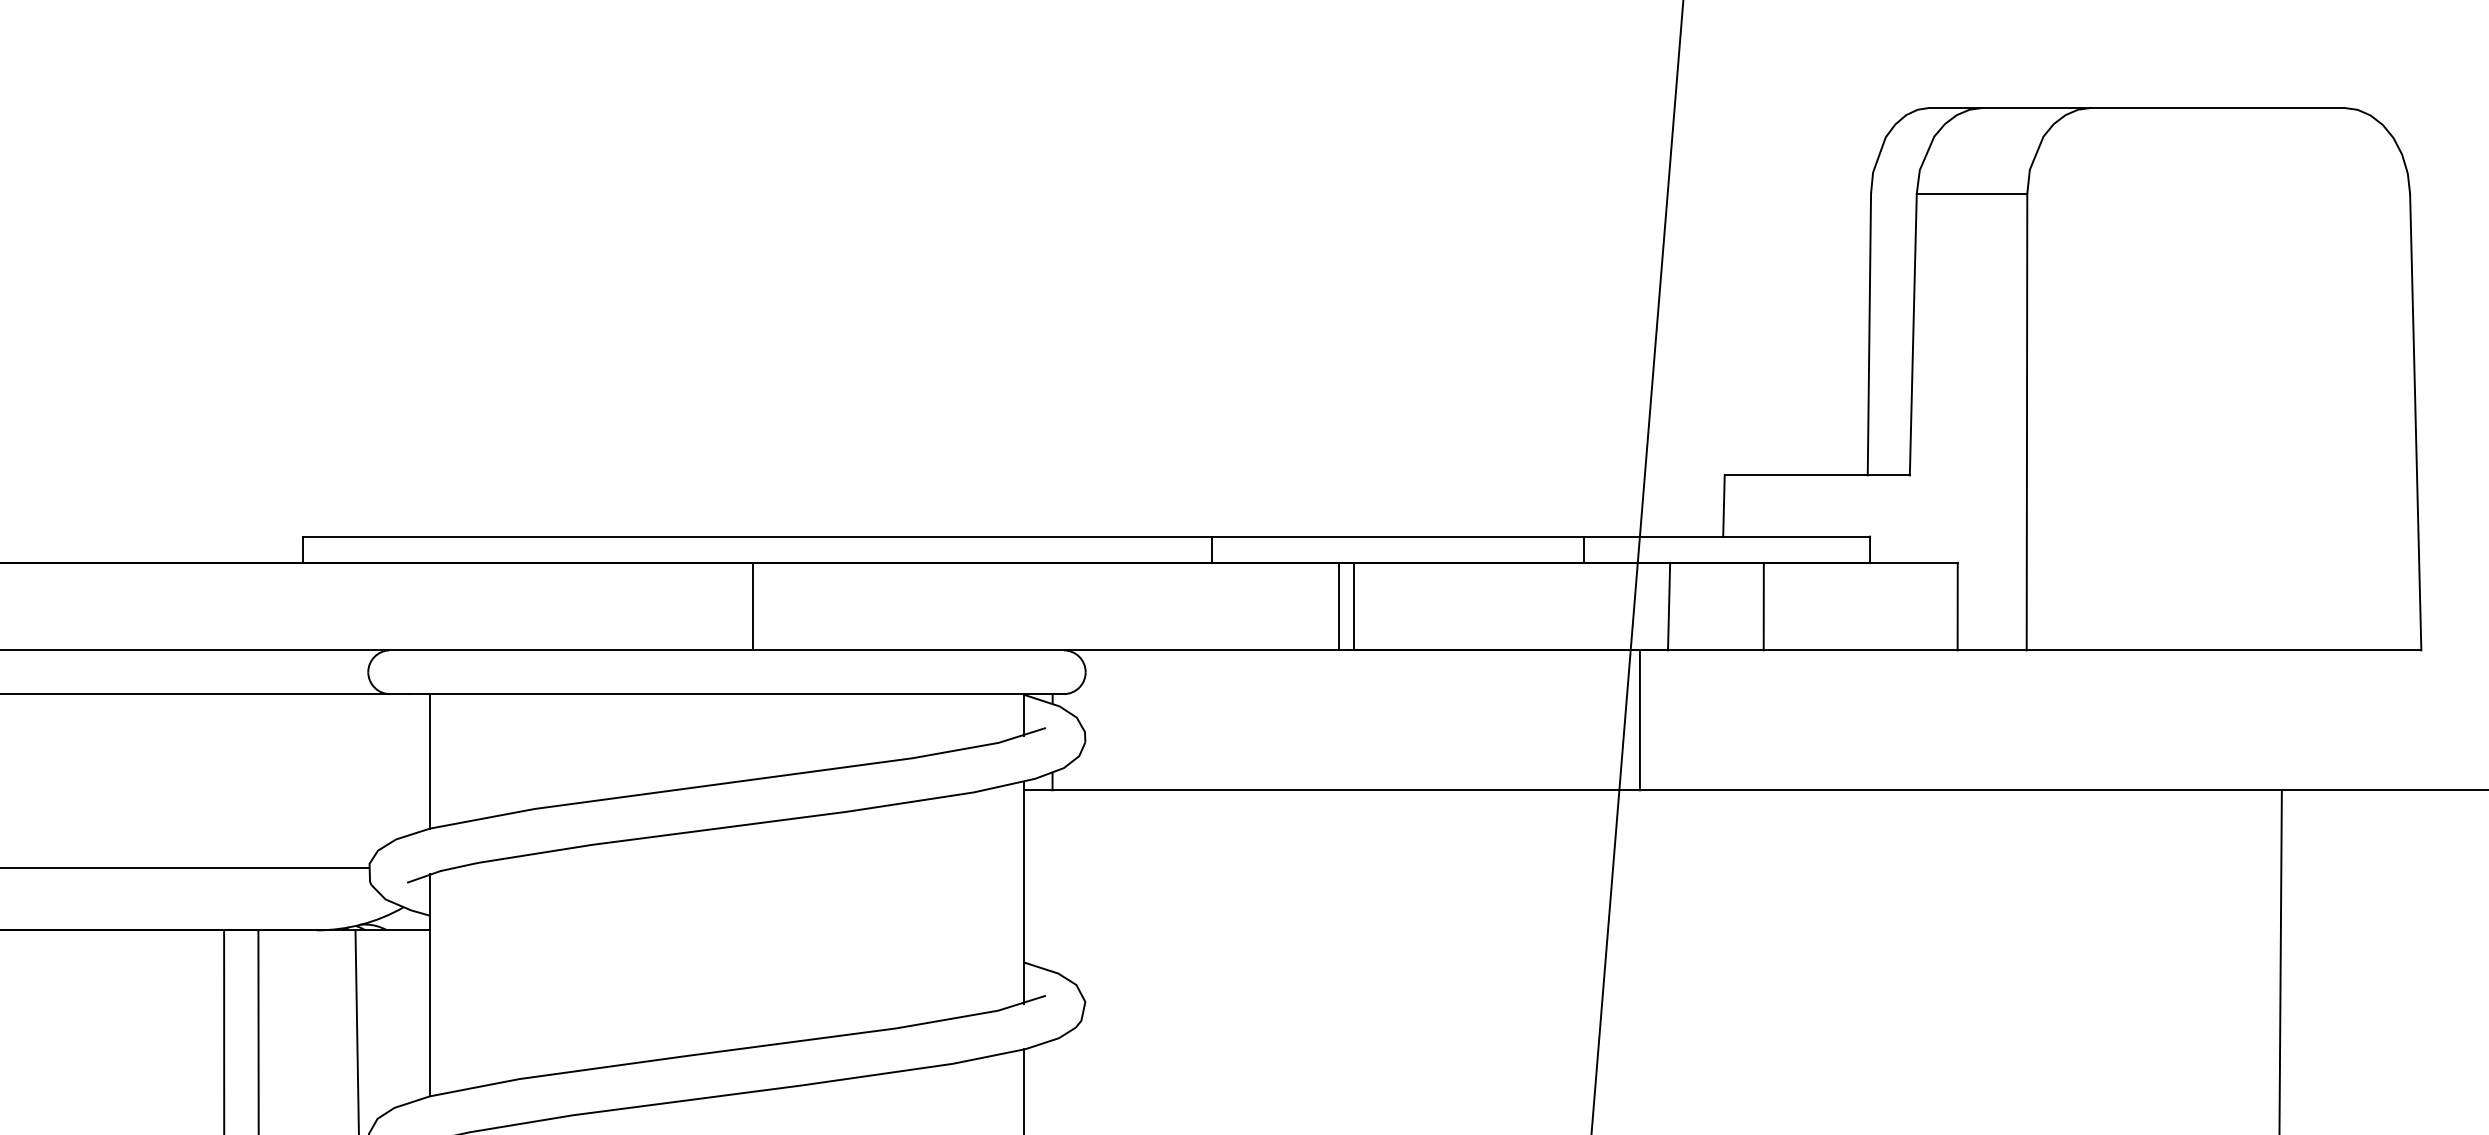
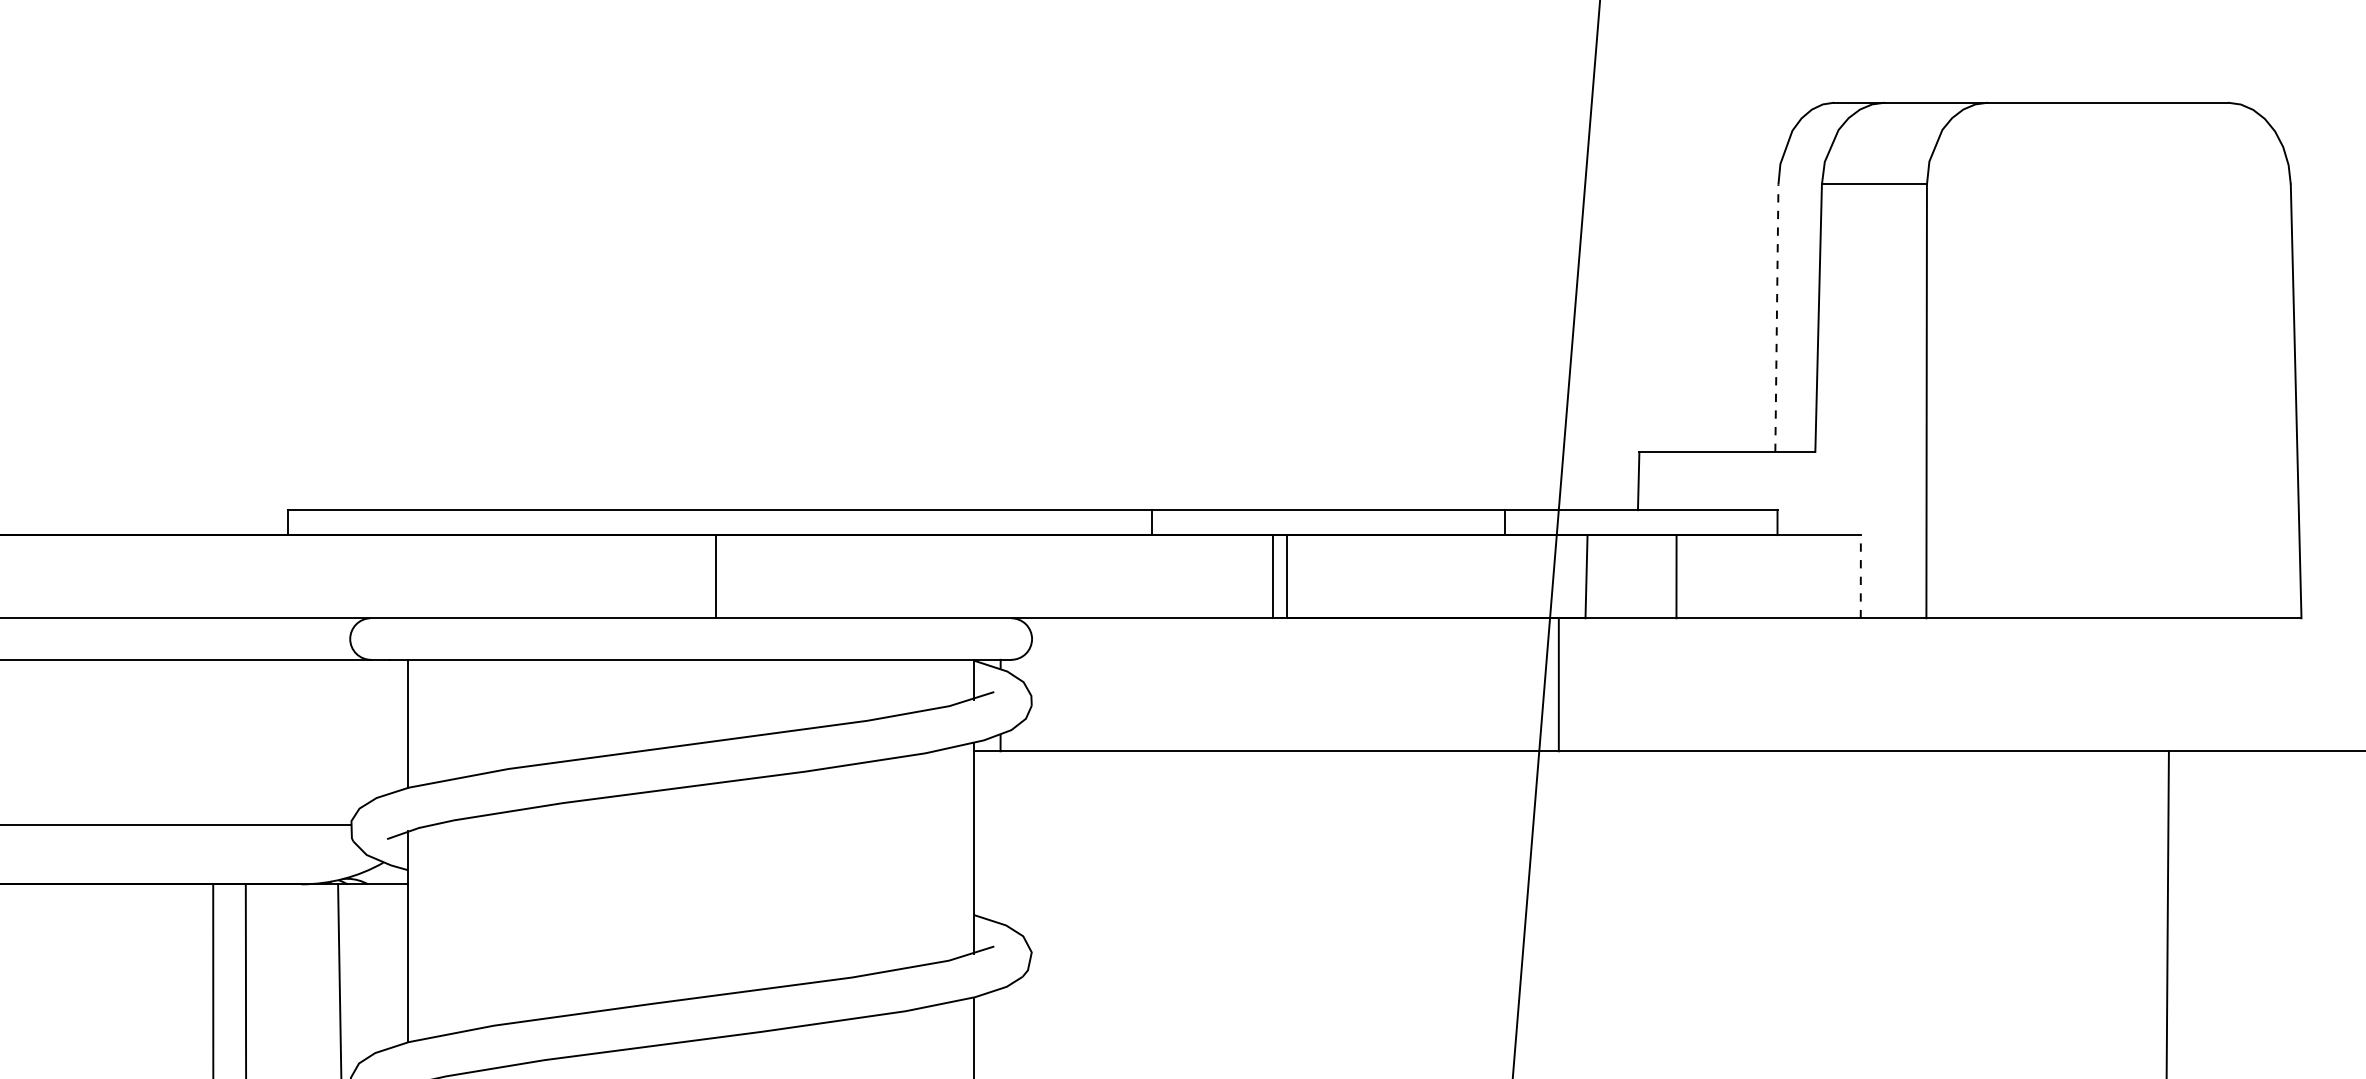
line: (1869, 334) -> (1777, 318), solid -> dashed
line: (1957, 606) -> (1860, 576), solid -> dashed

